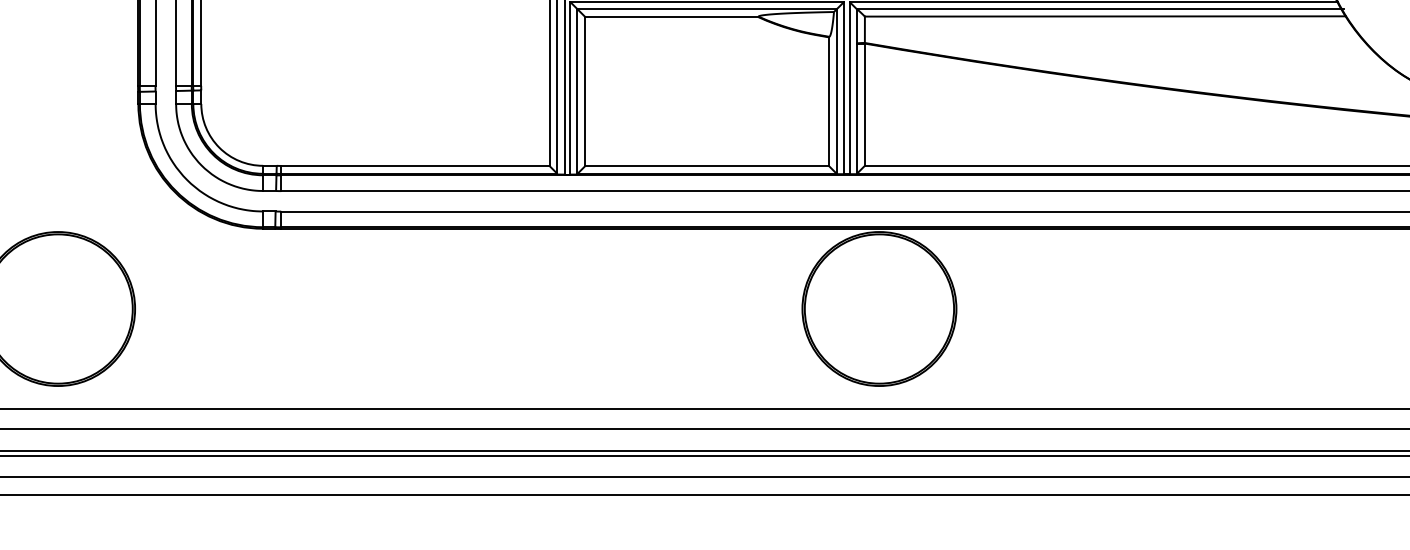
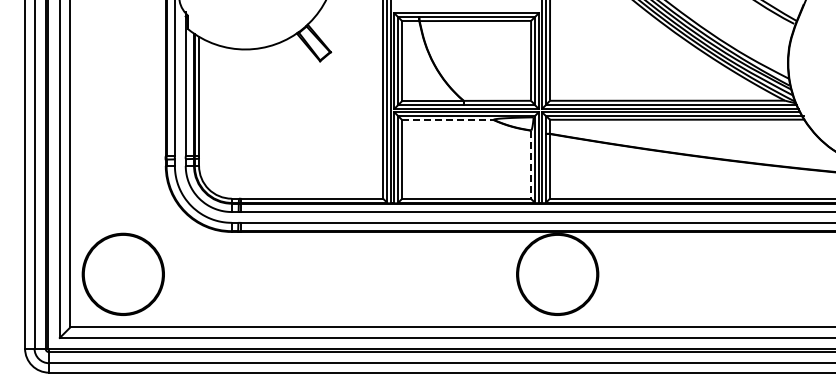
line: (671, 17) -> (447, 120), solid -> dashed
line: (828, 103) -> (530, 165), solid -> dashed

